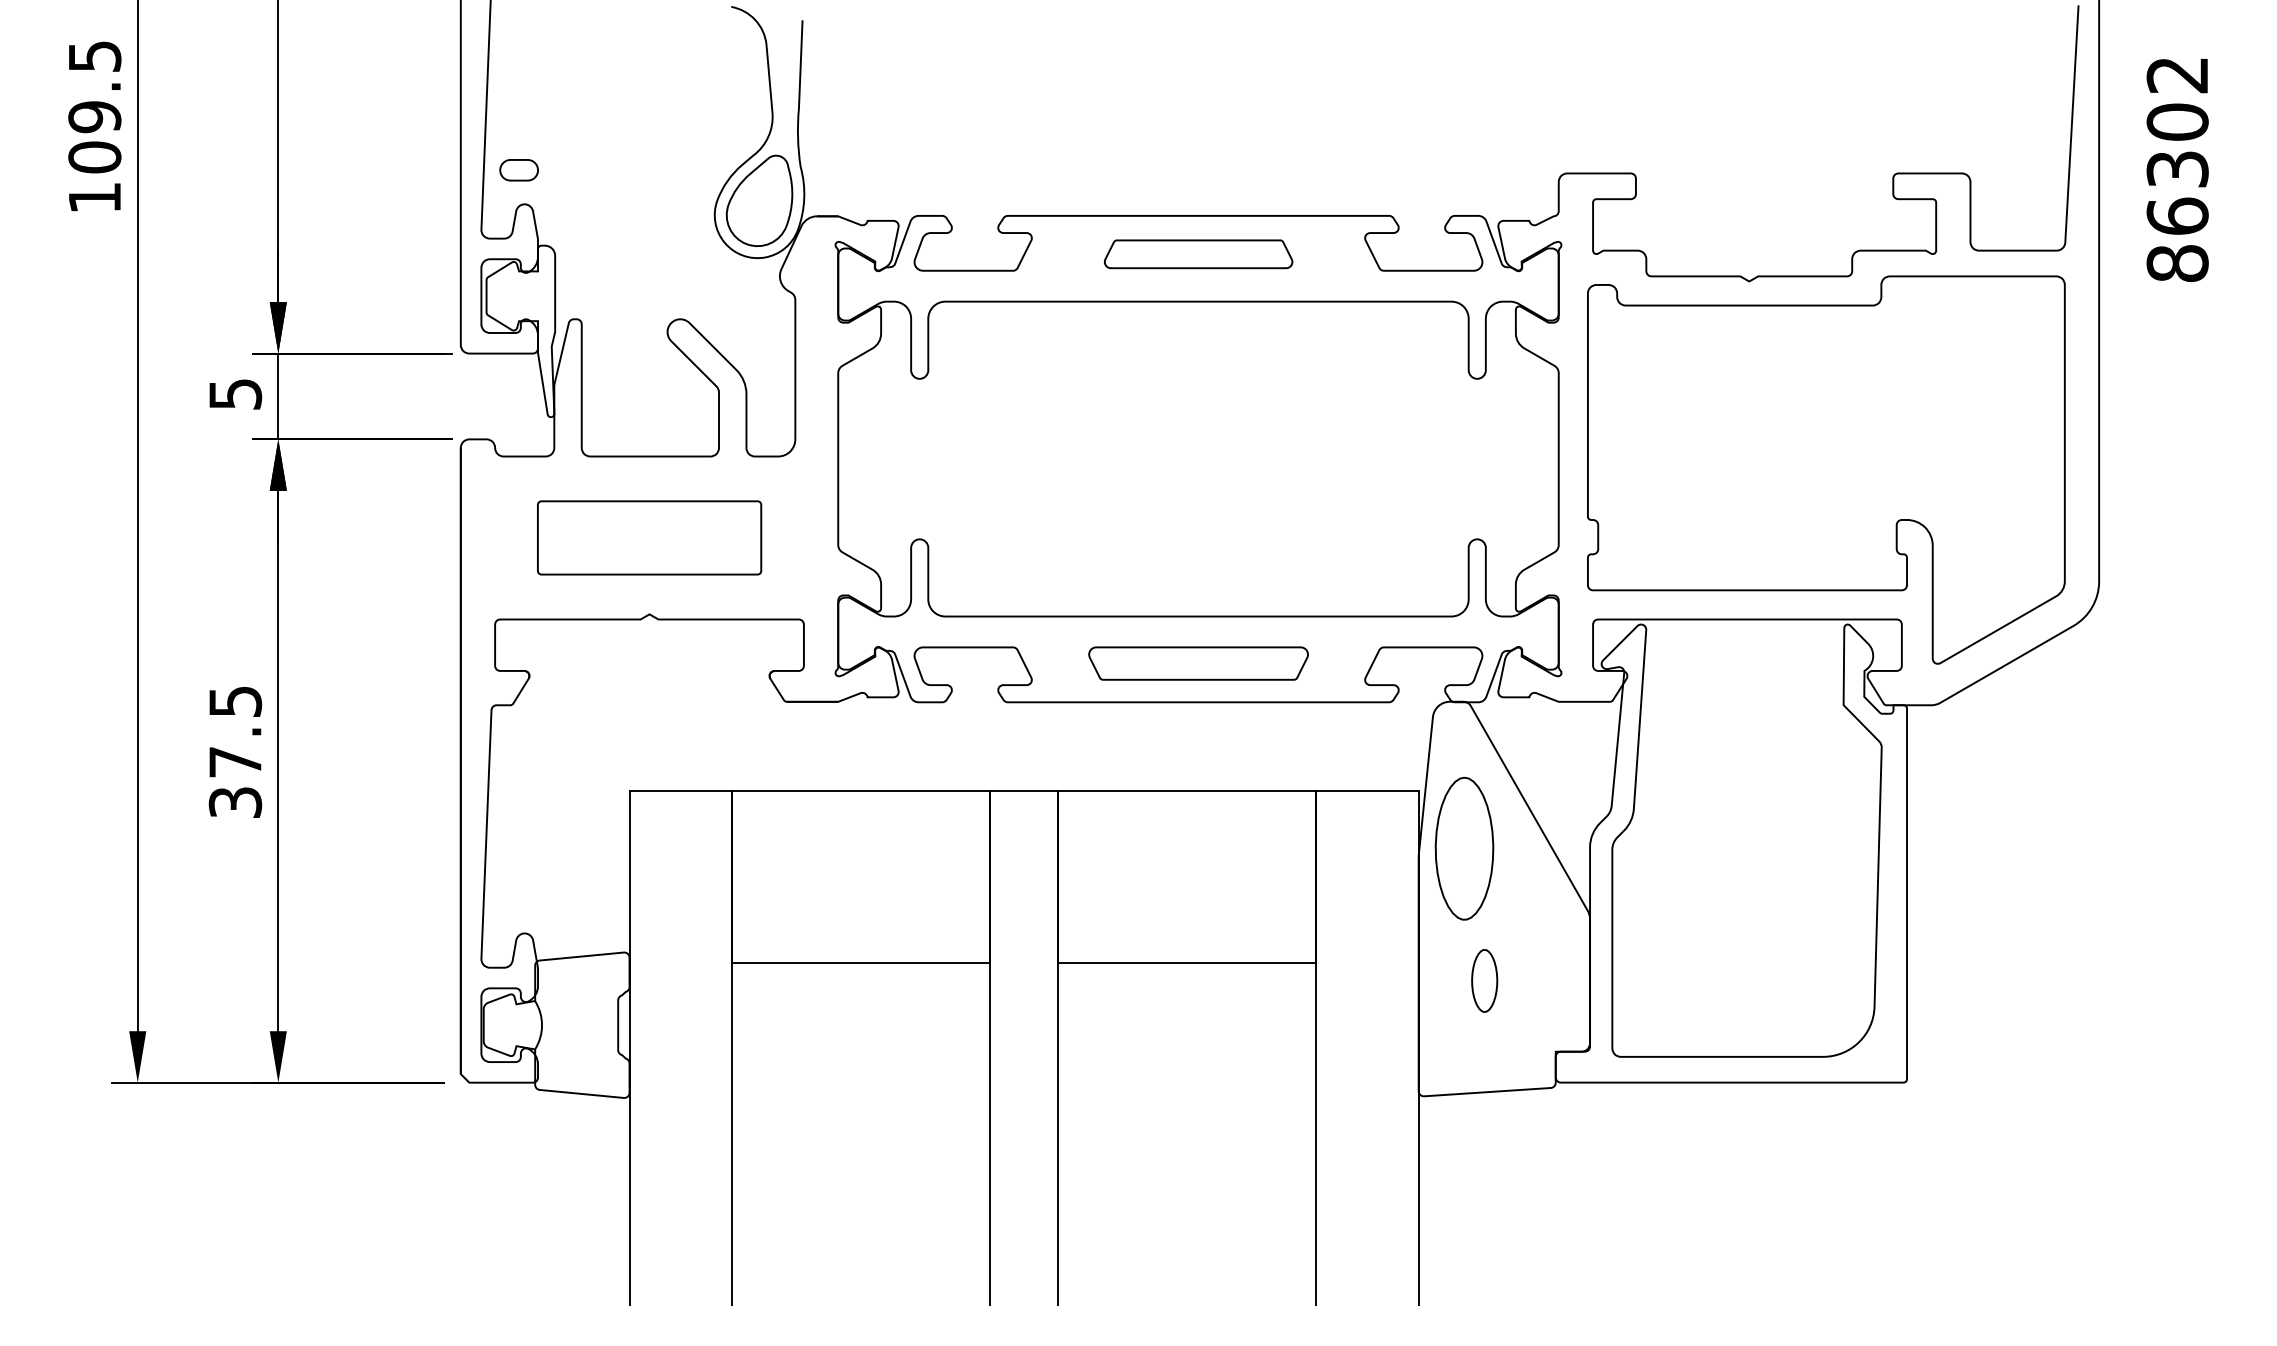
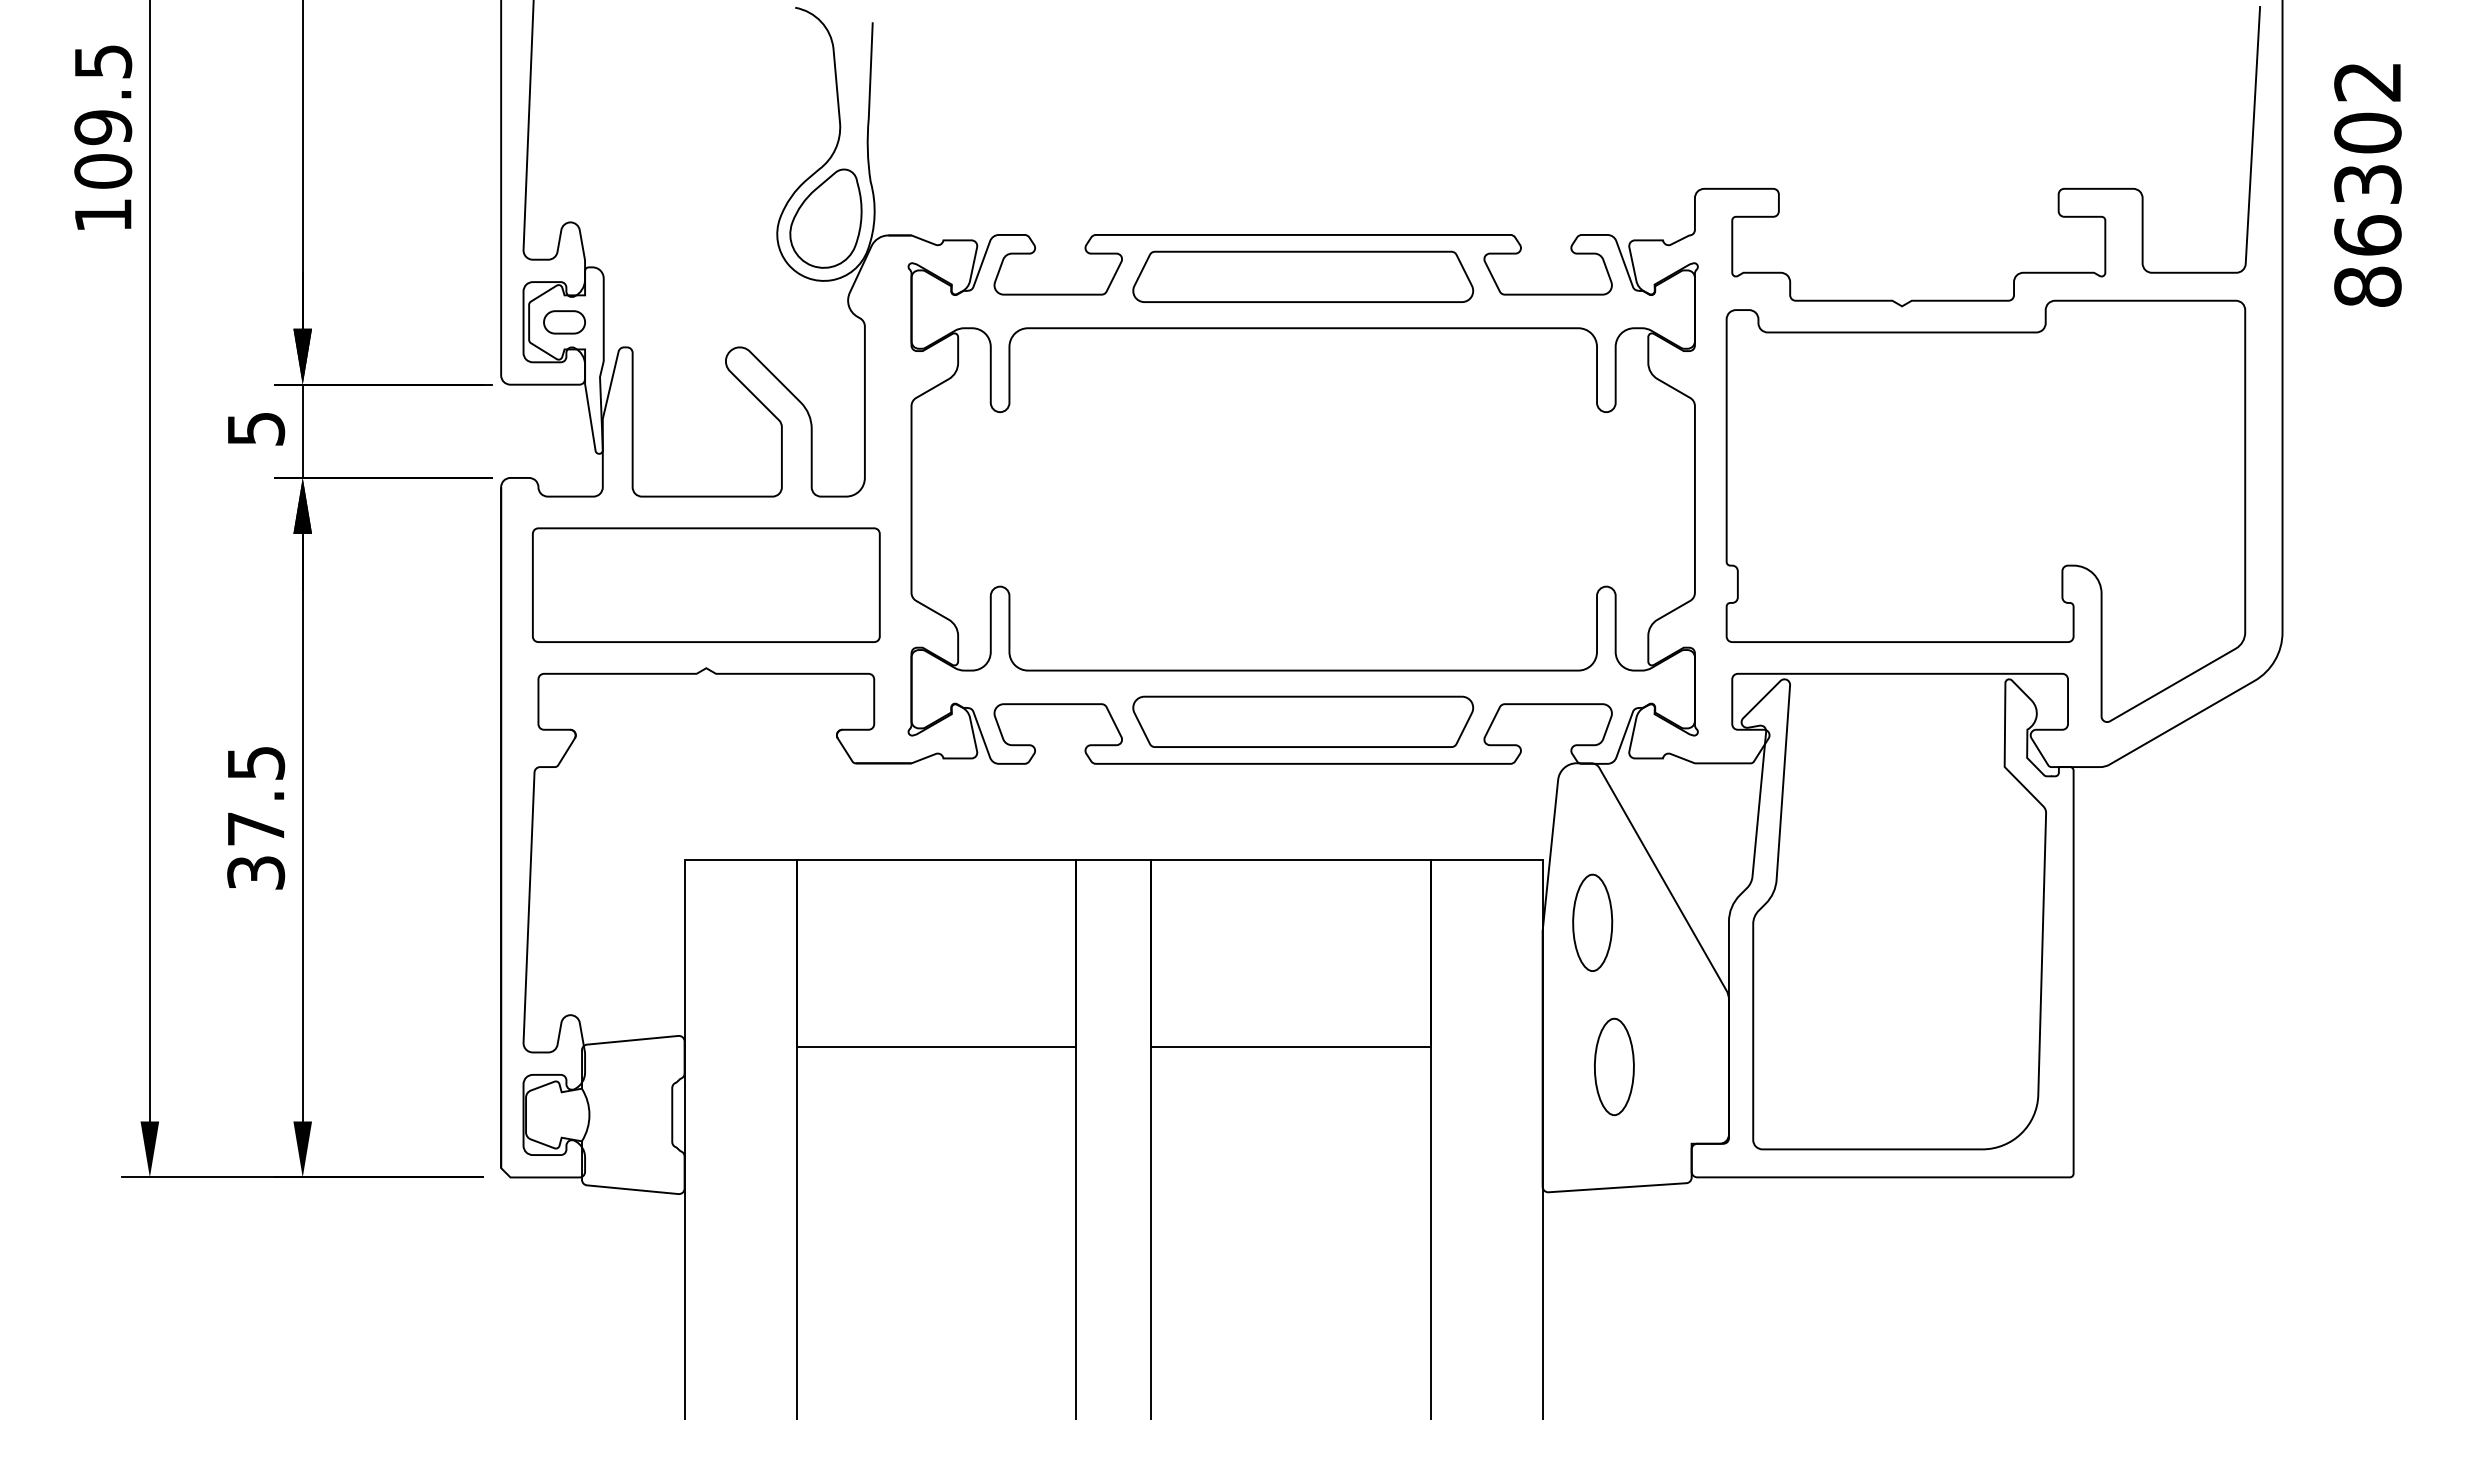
part: (519, 170) -> (564, 322), moved
part: (1198, 254) -> (1303, 276), size x1.67
part: (649, 537) -> (706, 584), size x1.43
part: (1198, 663) -> (1303, 721), size x1.43
part: (1464, 848) -> (1592, 922), size x0.62
part: (1484, 980) -> (1614, 1066), size x1.43

